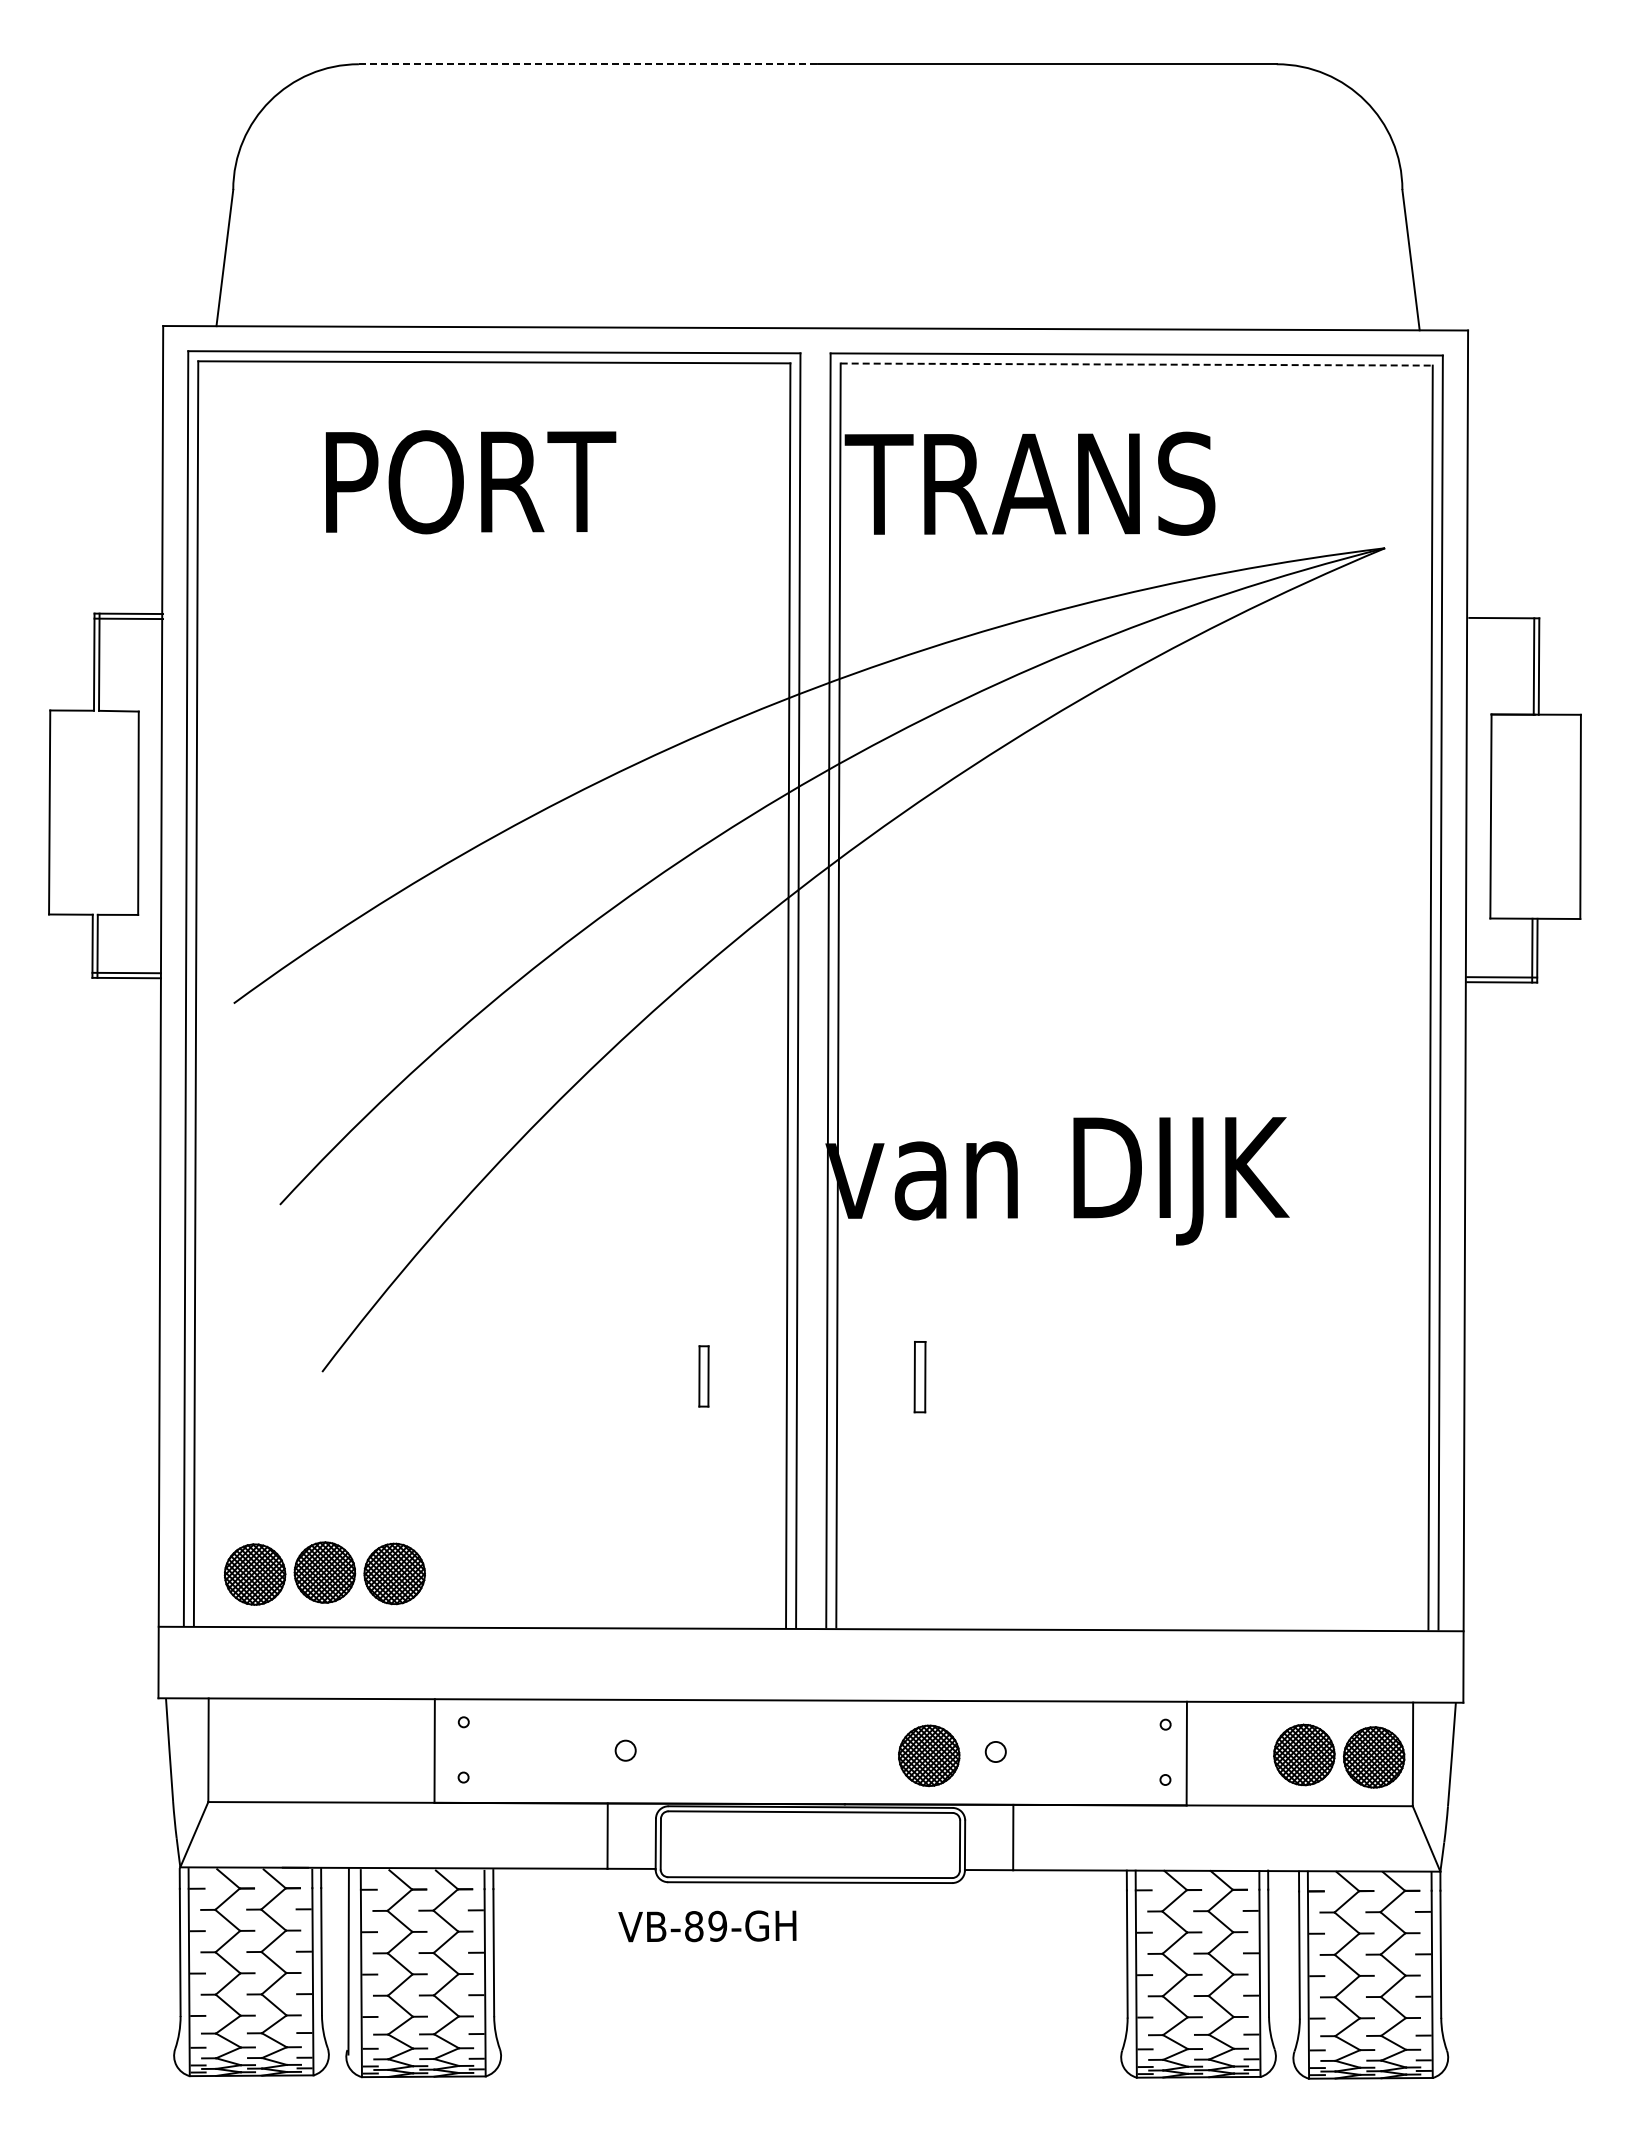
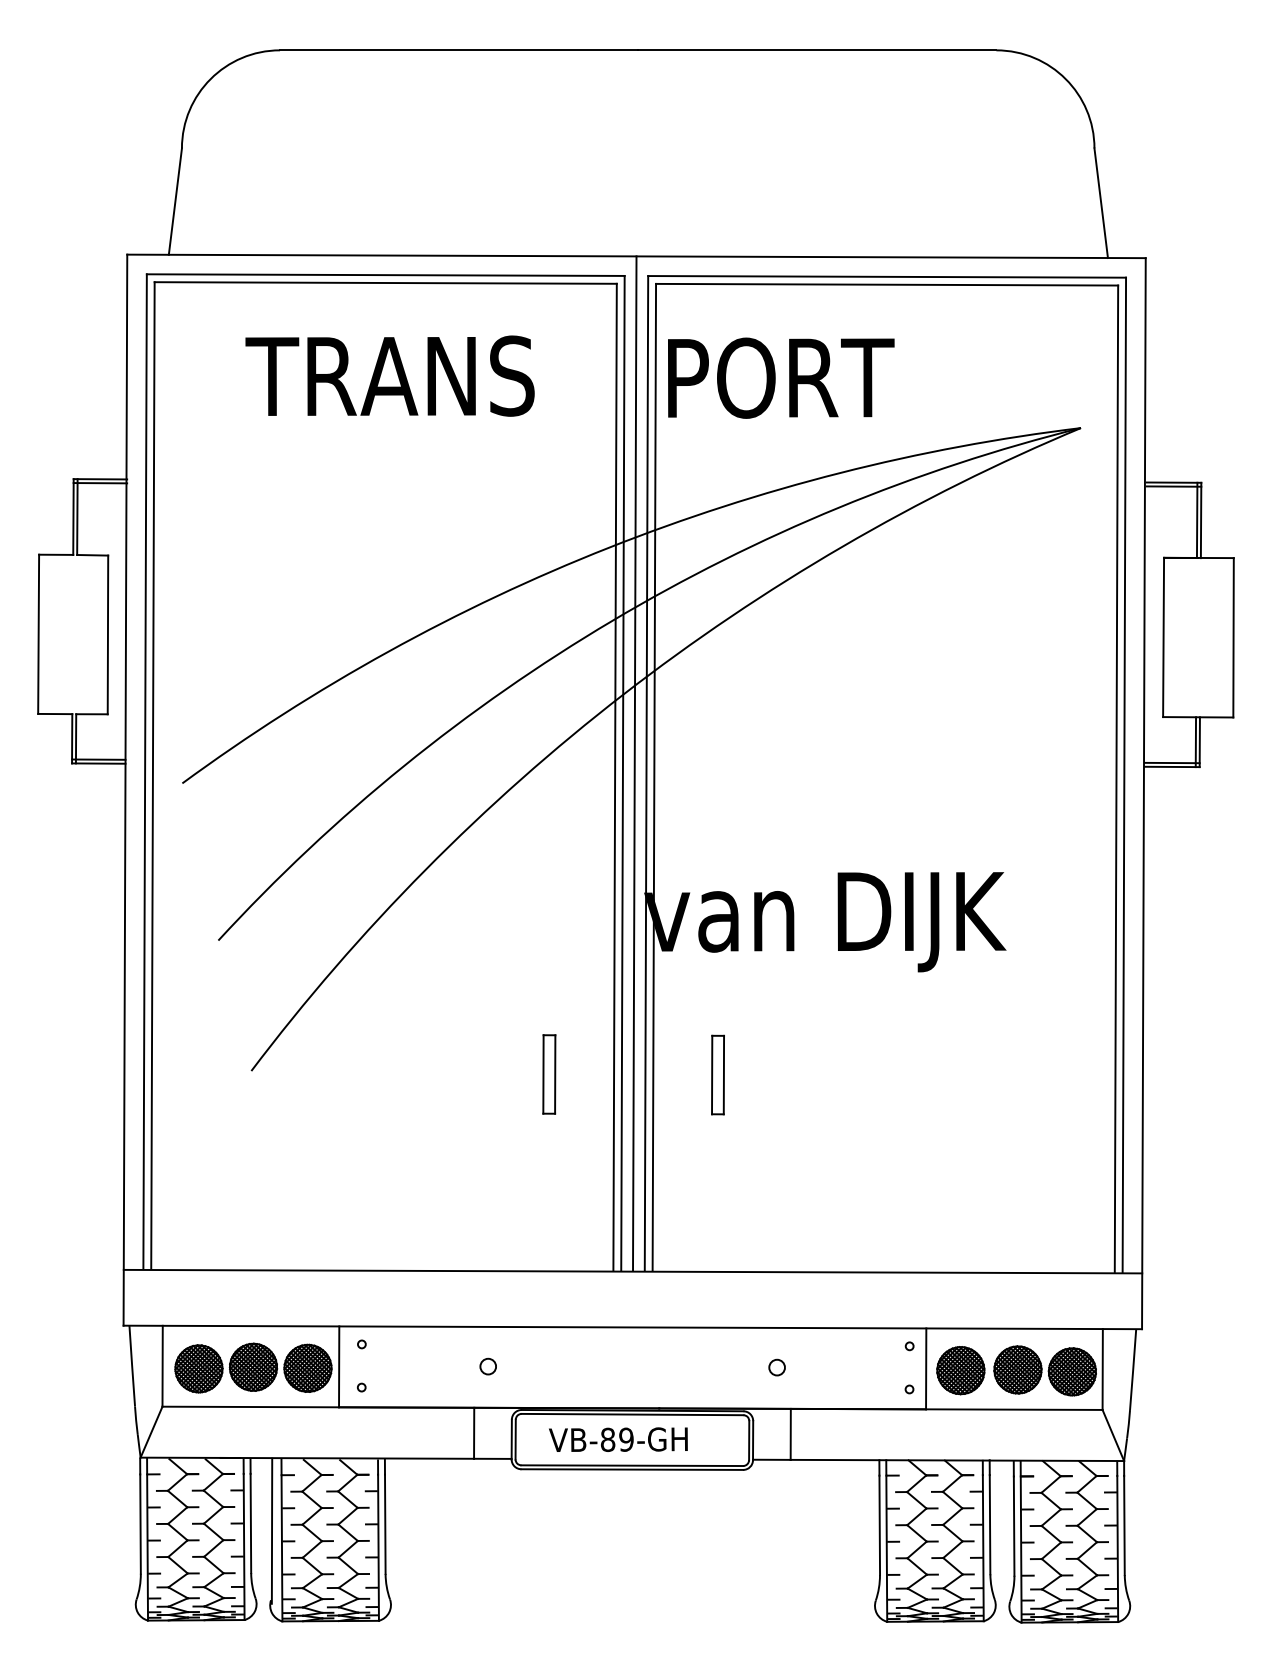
line: (588, 64) -> (459, 50), dashed -> solid
line: (1137, 364) -> (887, 284), dashed -> solid
text: (499, 481) -> (389, 376), PORT -> TRANS
text: (1029, 483) -> (803, 377), TRANS -> PORT
line: (1504, 622) -> (1174, 486), added
line: (813, 977) -> (634, 763), added
part: (703, 1376) -> (548, 1074), size x1.67
part: (919, 1376) -> (717, 1074), size x1.43
part: (324, 1573) -> (253, 1368), moved
part: (929, 1755) -> (961, 1370), moved
text: (707, 1926) -> (618, 1439), moved

